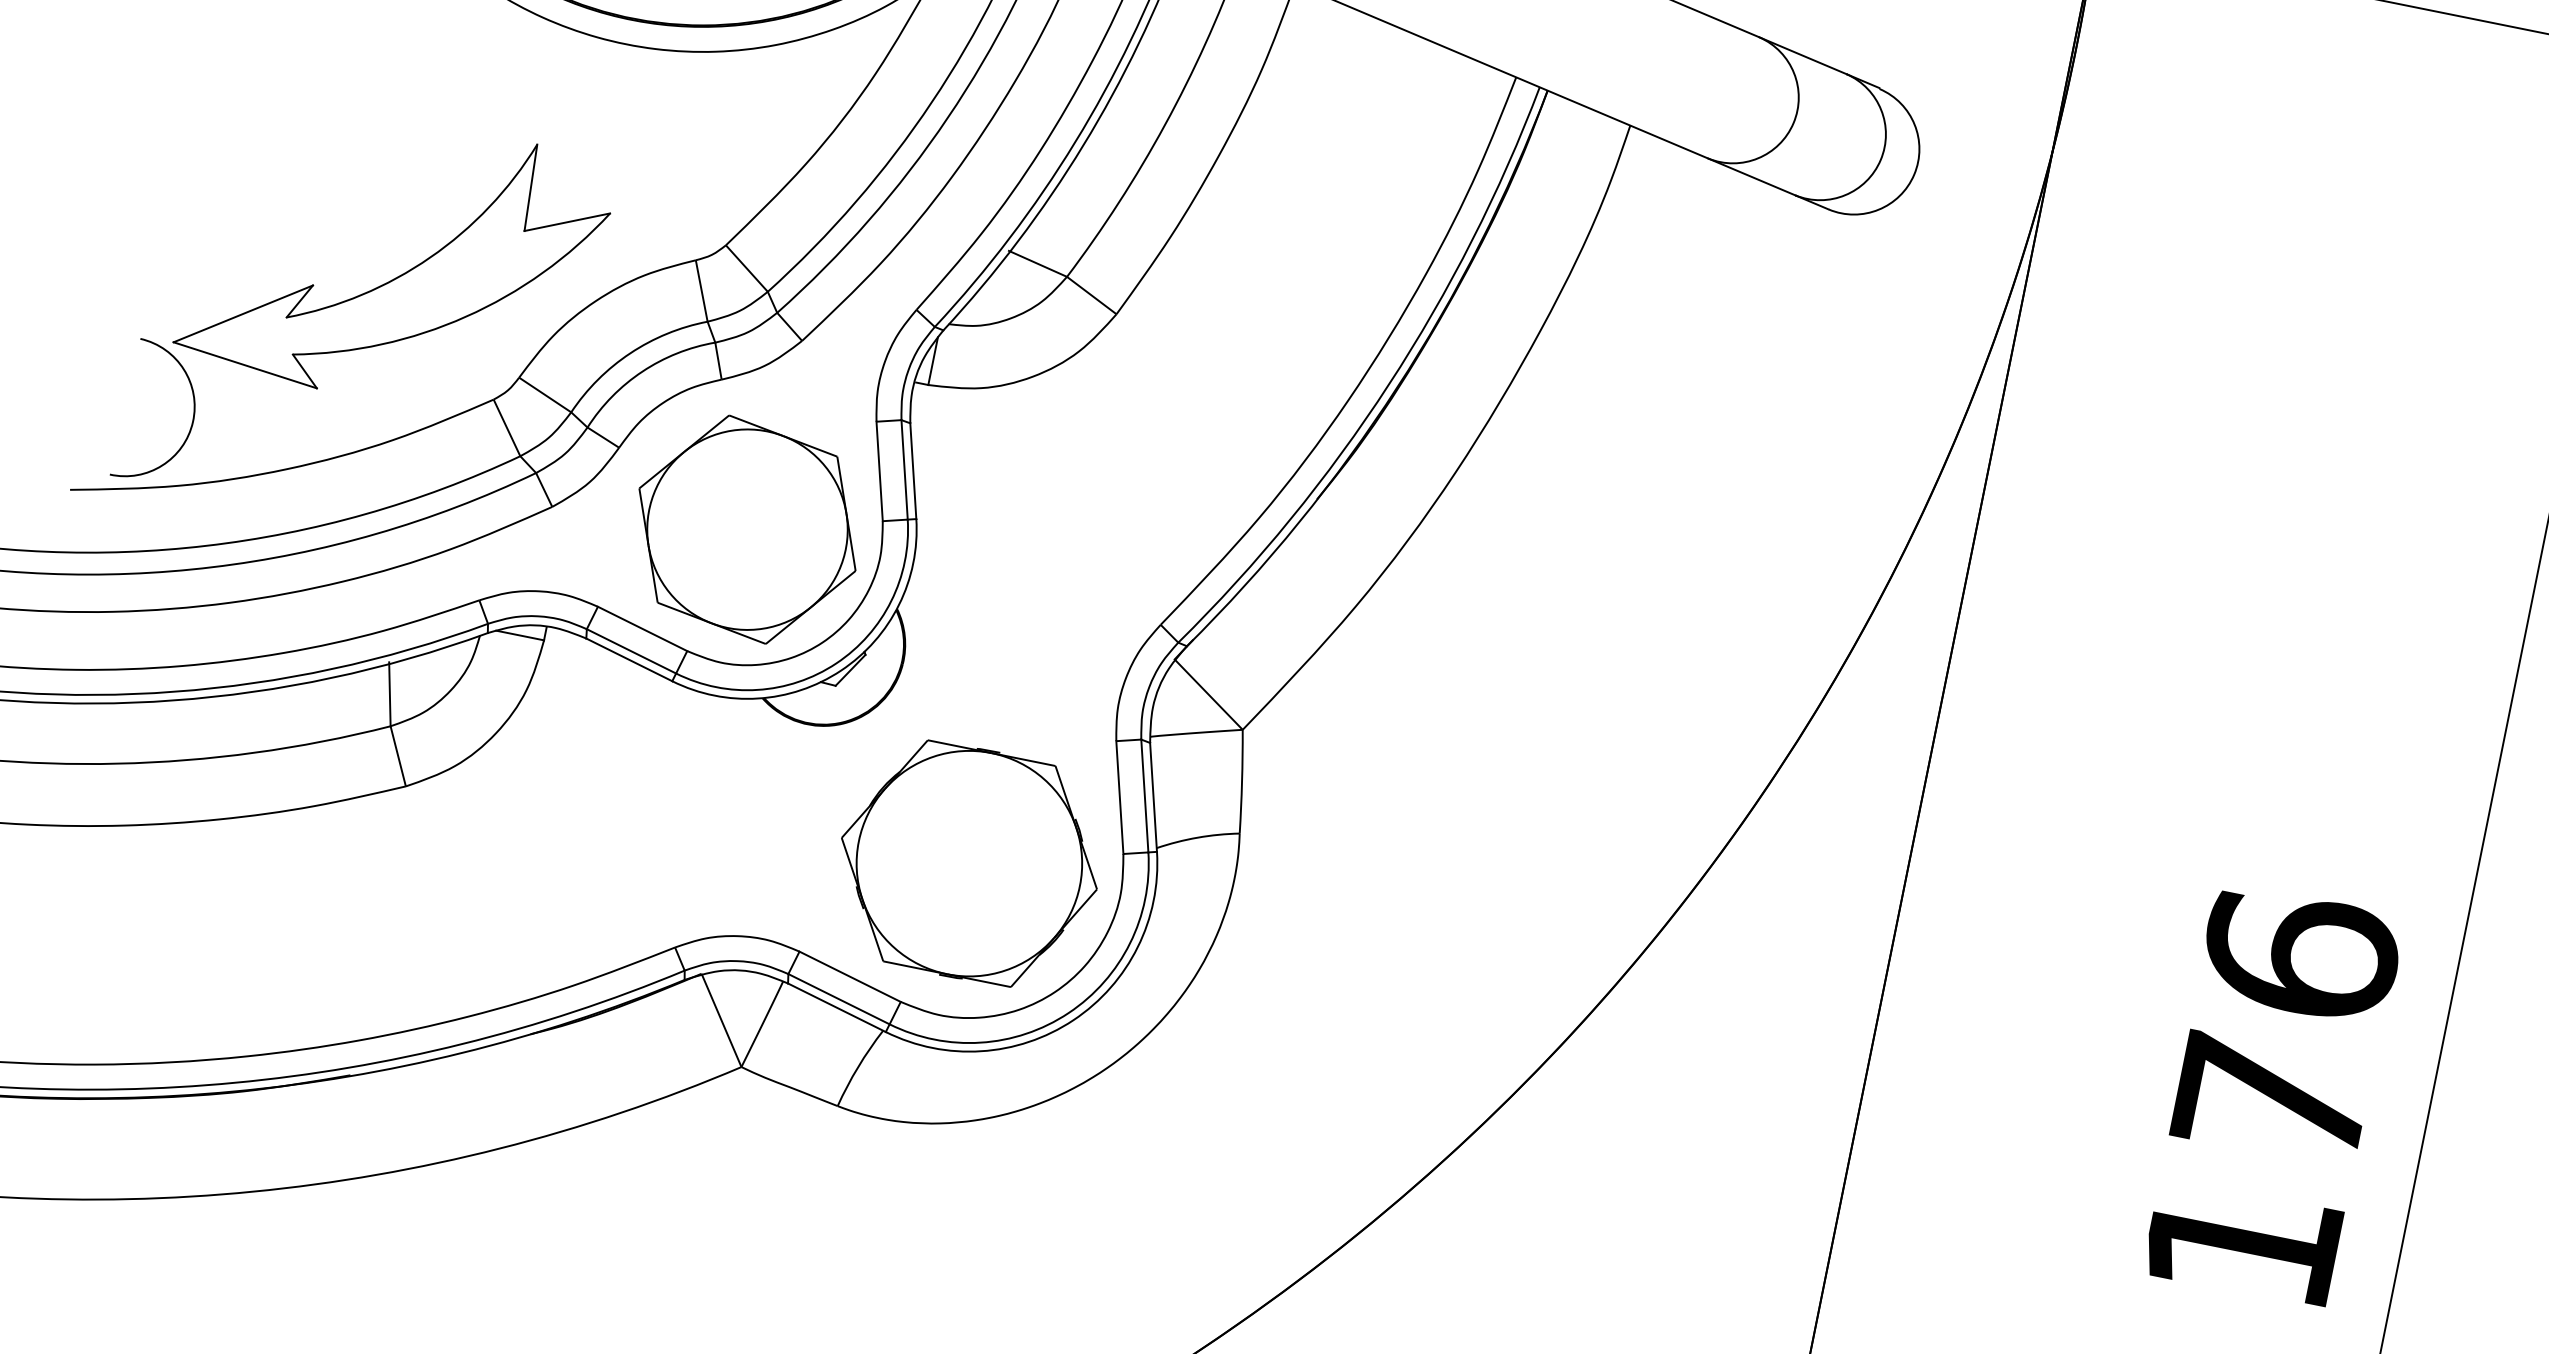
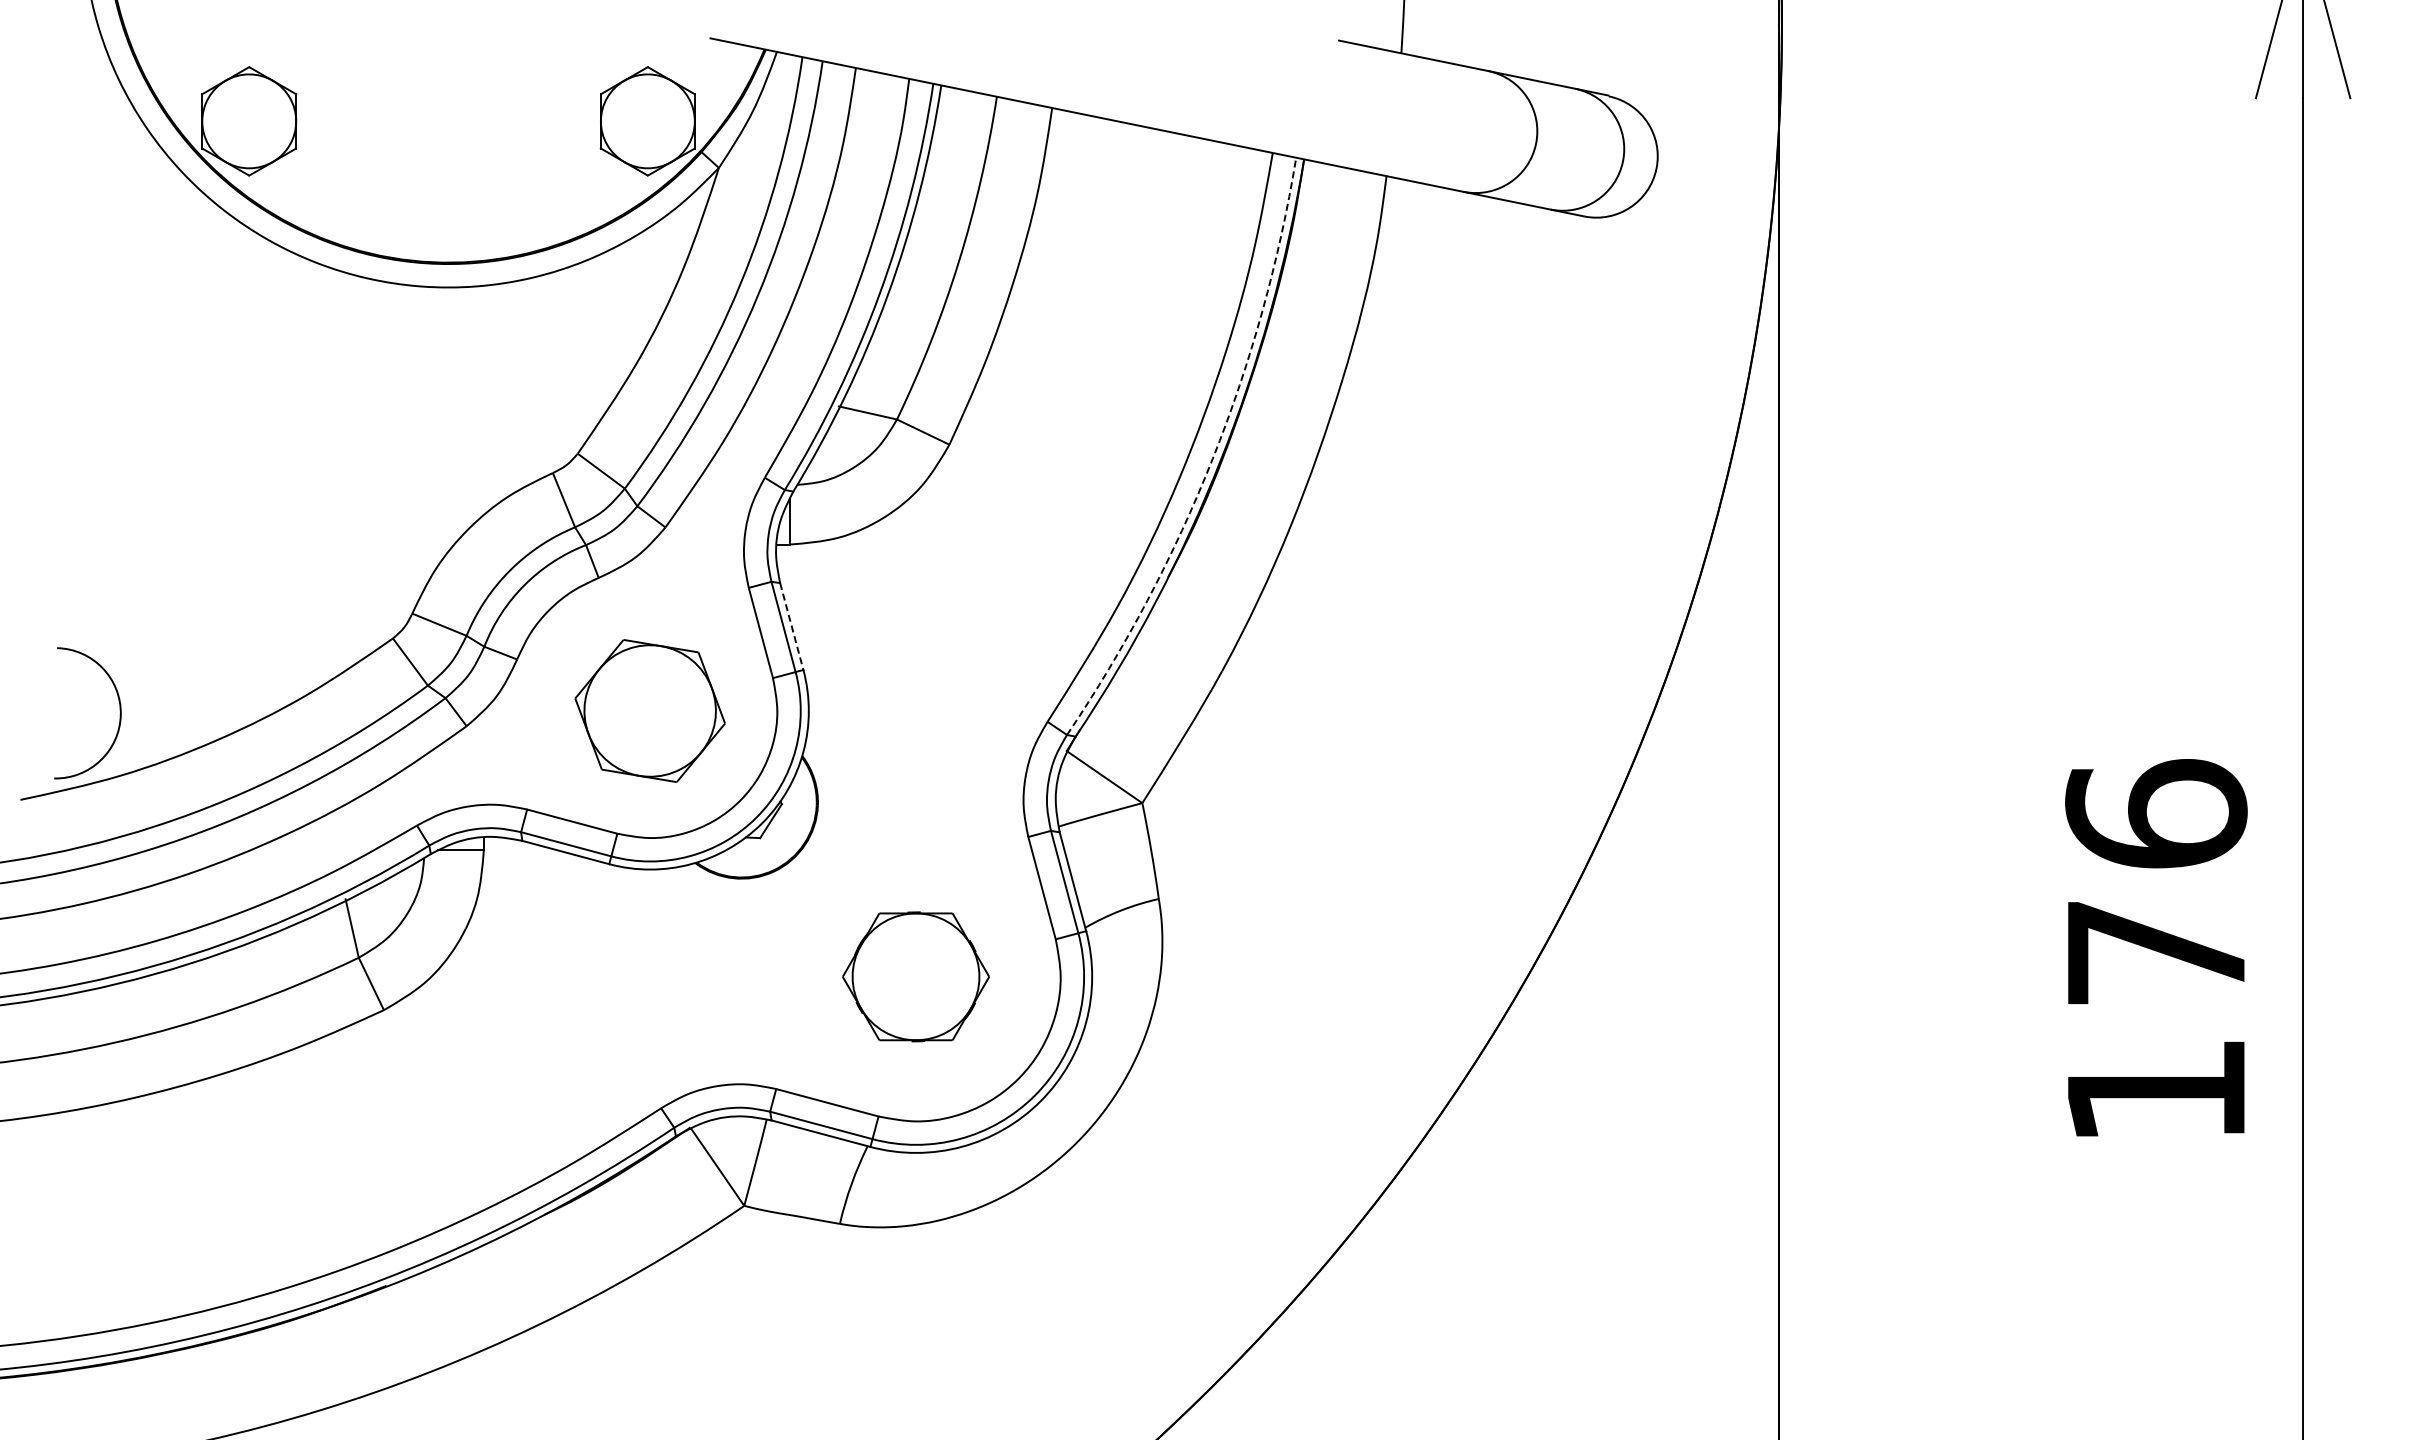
part: (400, 274) -> (284, 540), removed
arc: (1388, 384) -> (1212, 458), solid -> dashed
line: (913, 471) -> (791, 626), solid -> dashed
part: (746, 528) -> (649, 710), size x0.7
part: (968, 863) -> (915, 976), size x0.6

